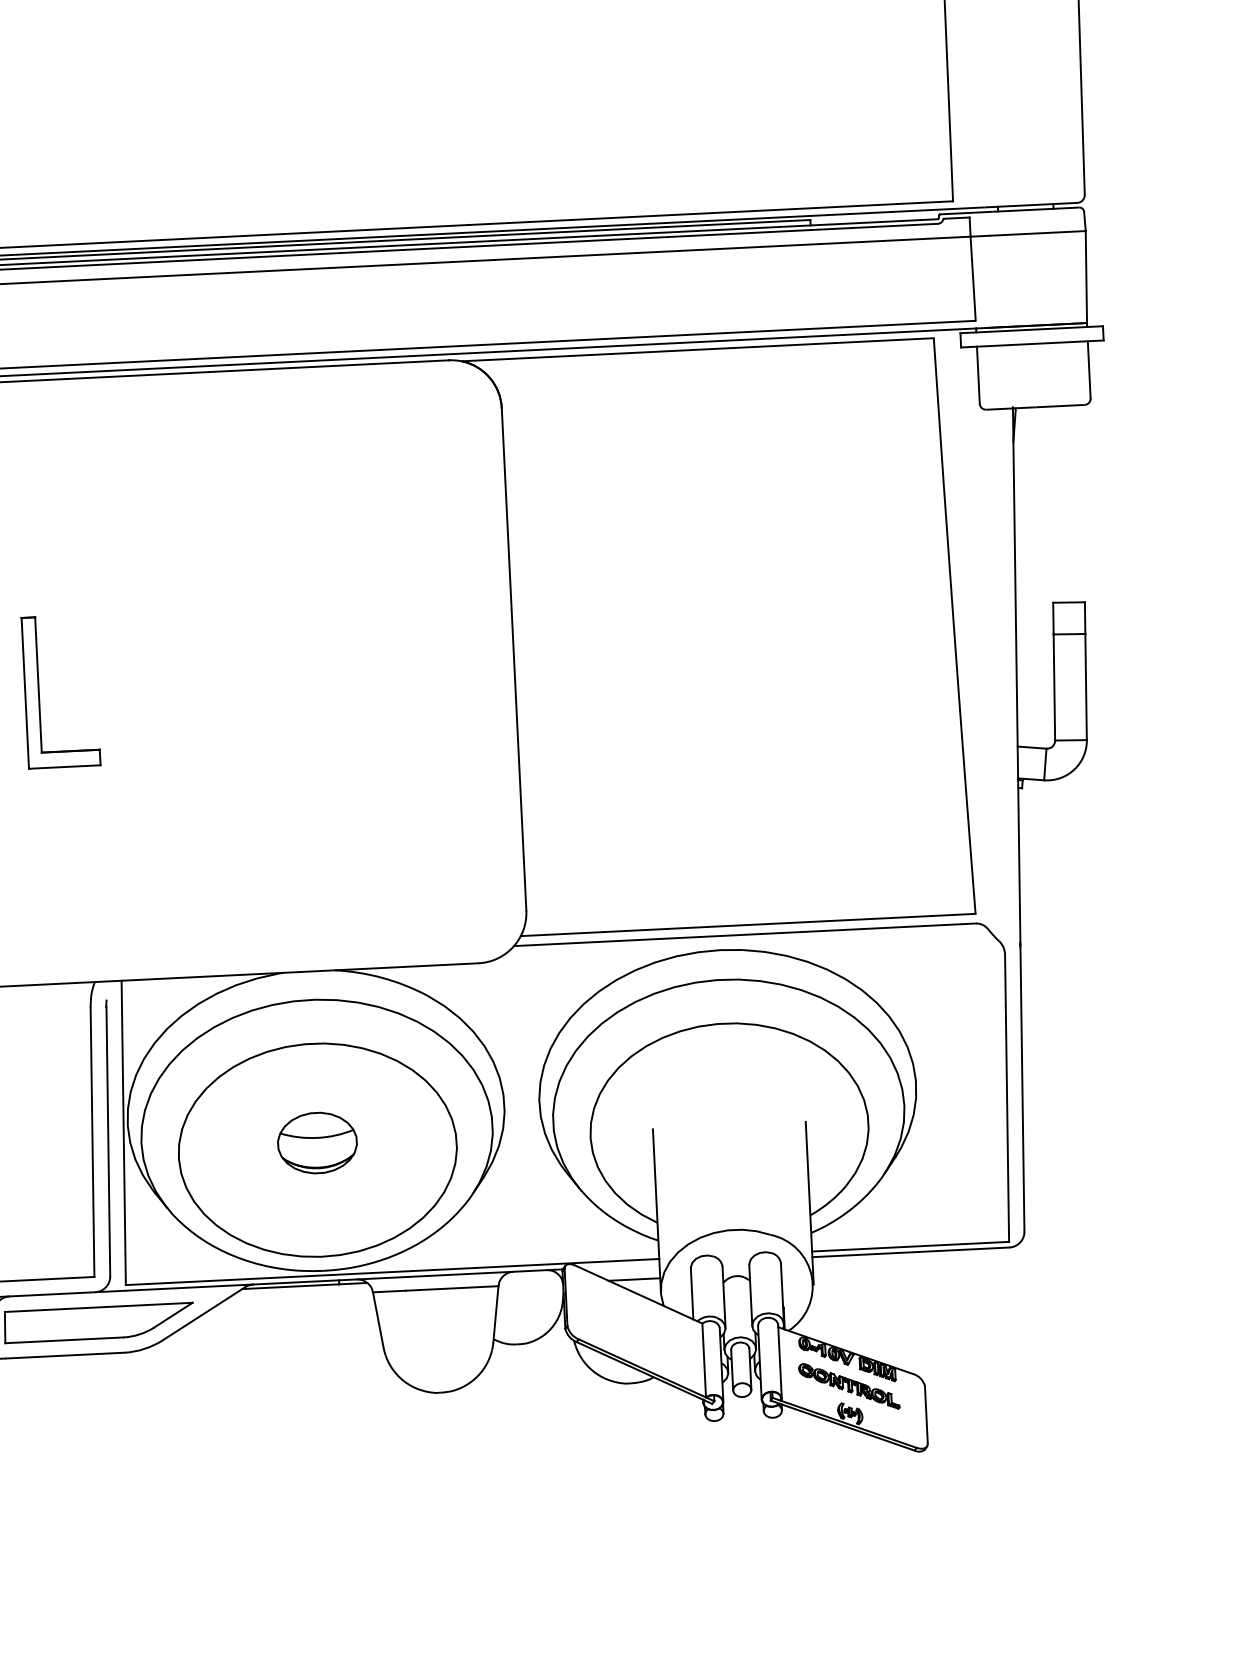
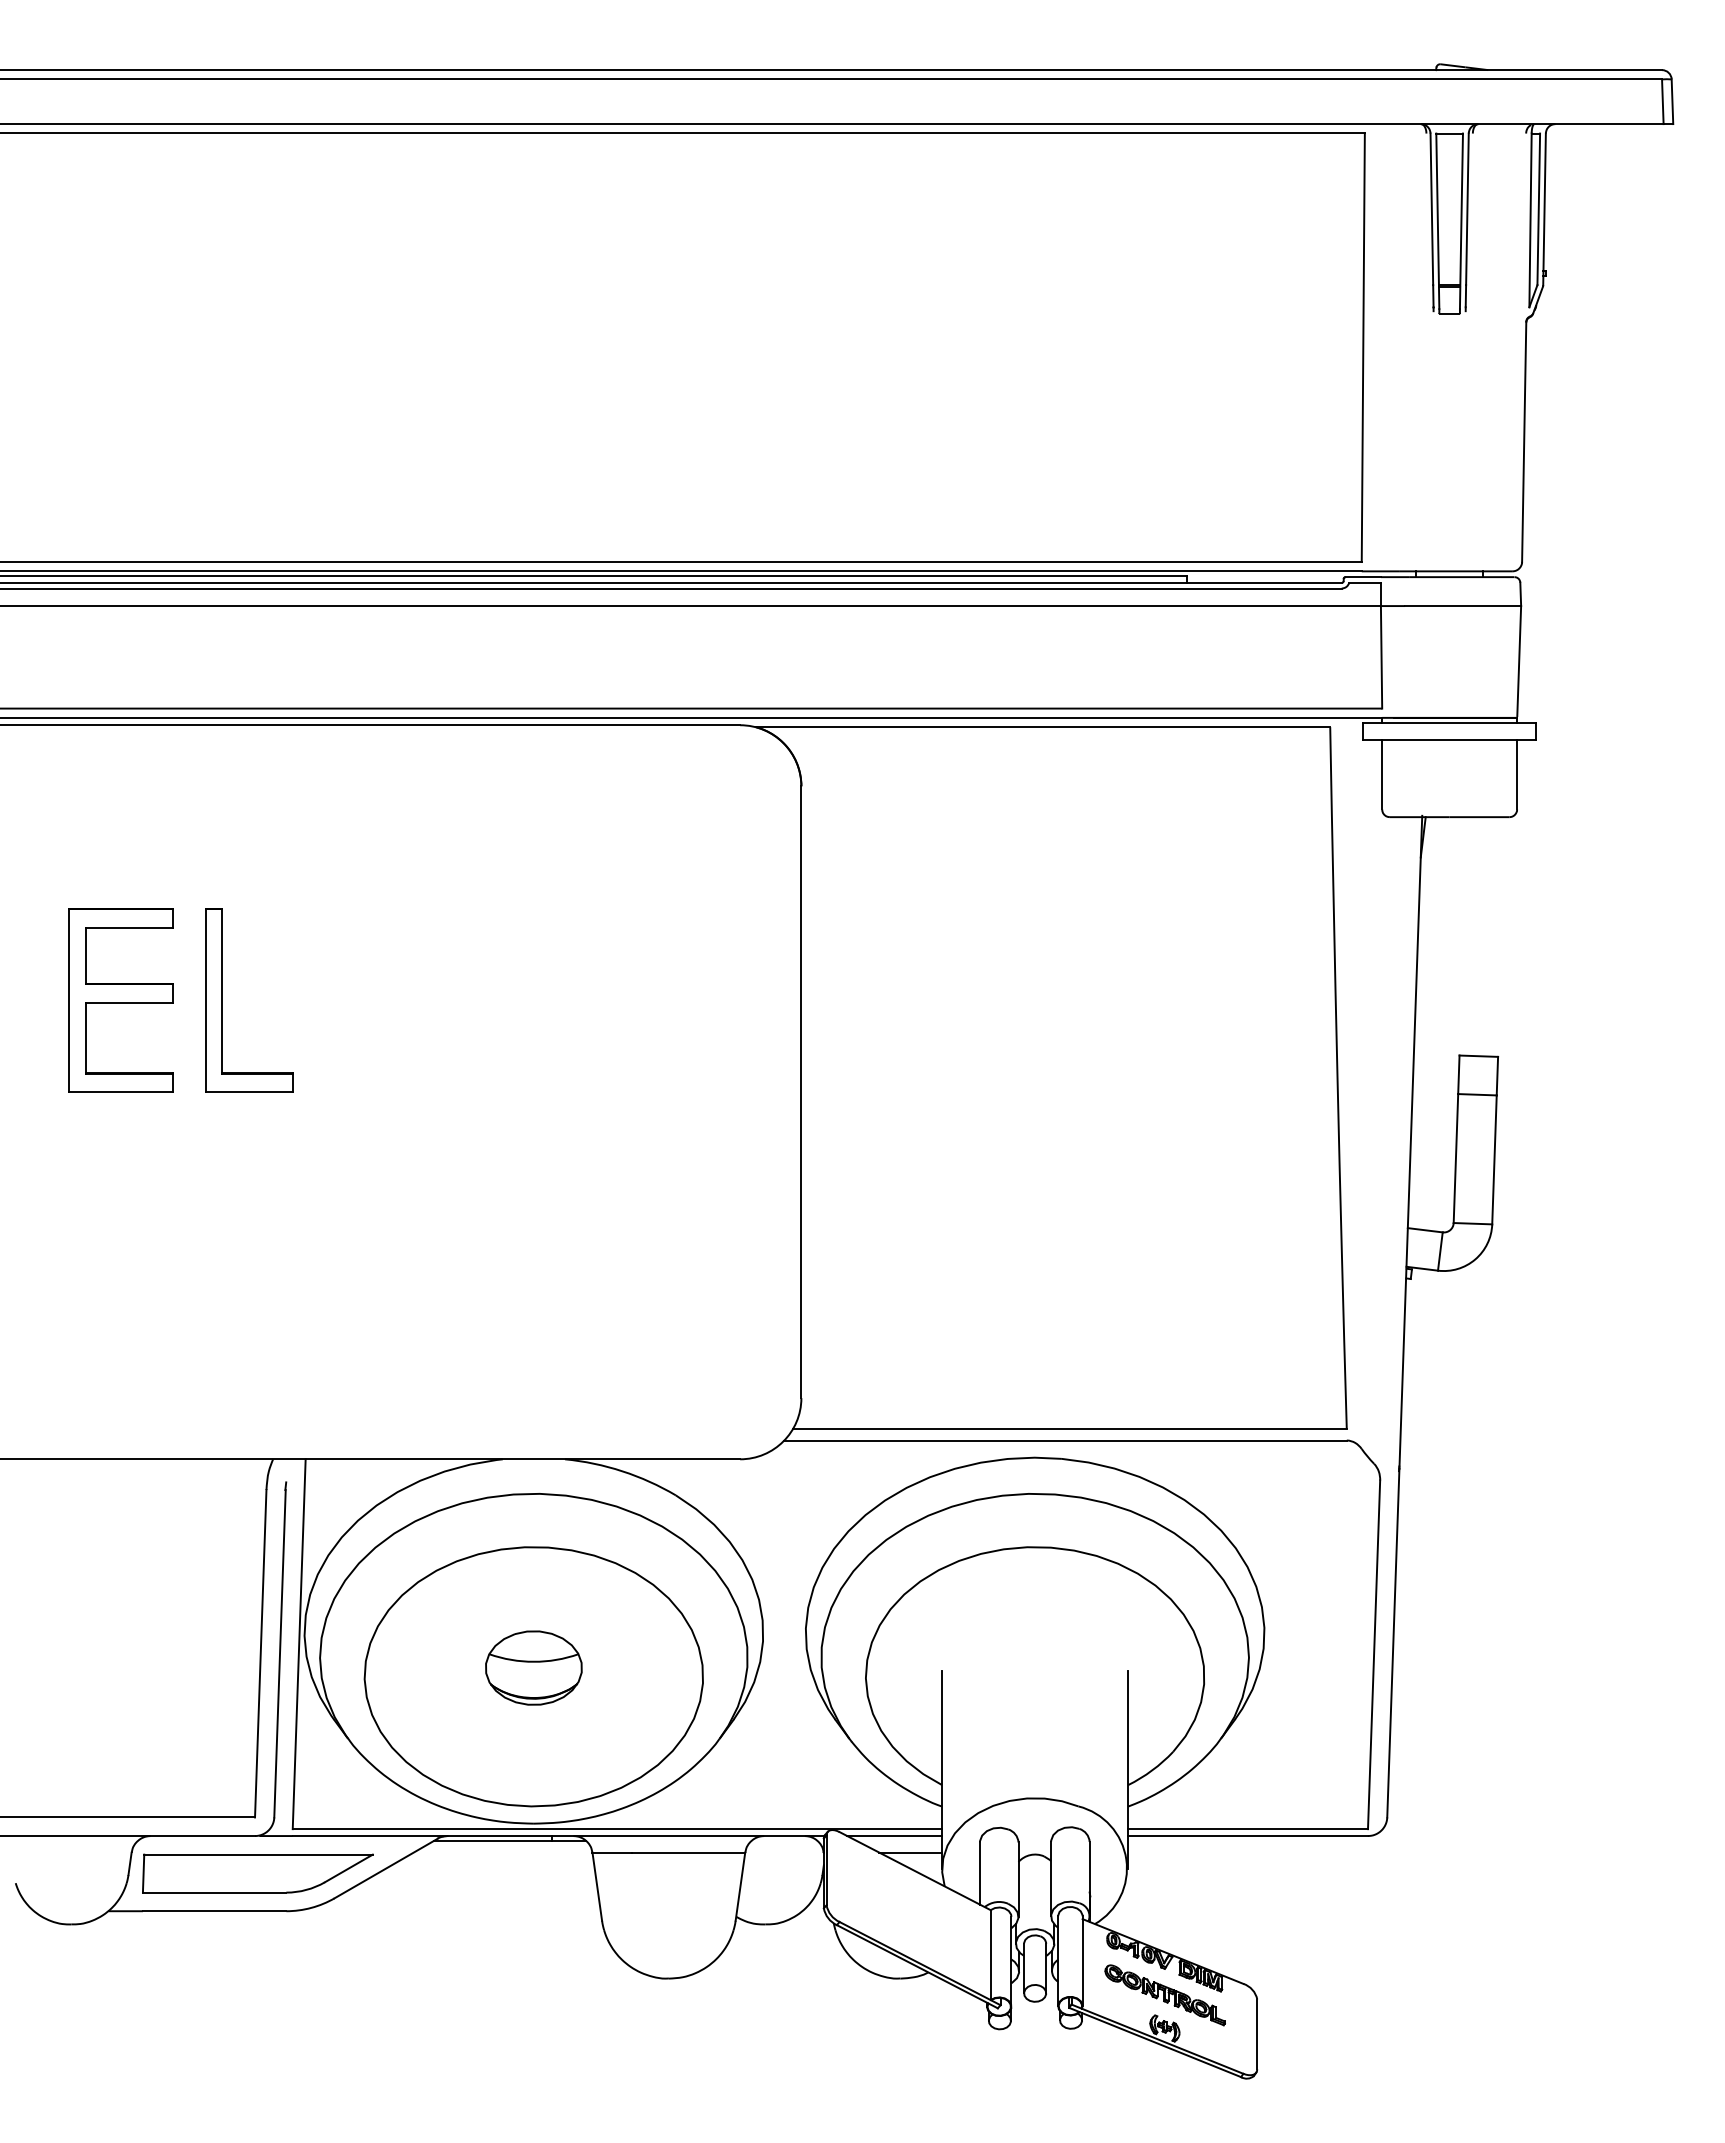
part: (39, 692) -> (222, 1000), moved
line: (620, 1266) -> (894, 1836), added

